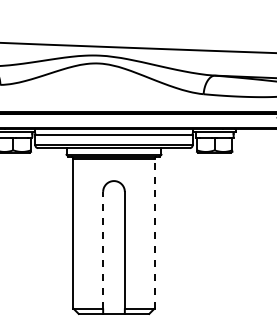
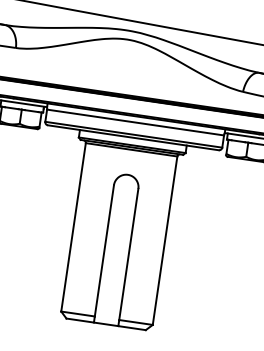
line: (154, 233) -> (164, 240), dashed -> solid
line: (103, 249) -> (104, 250), dashed -> solid

